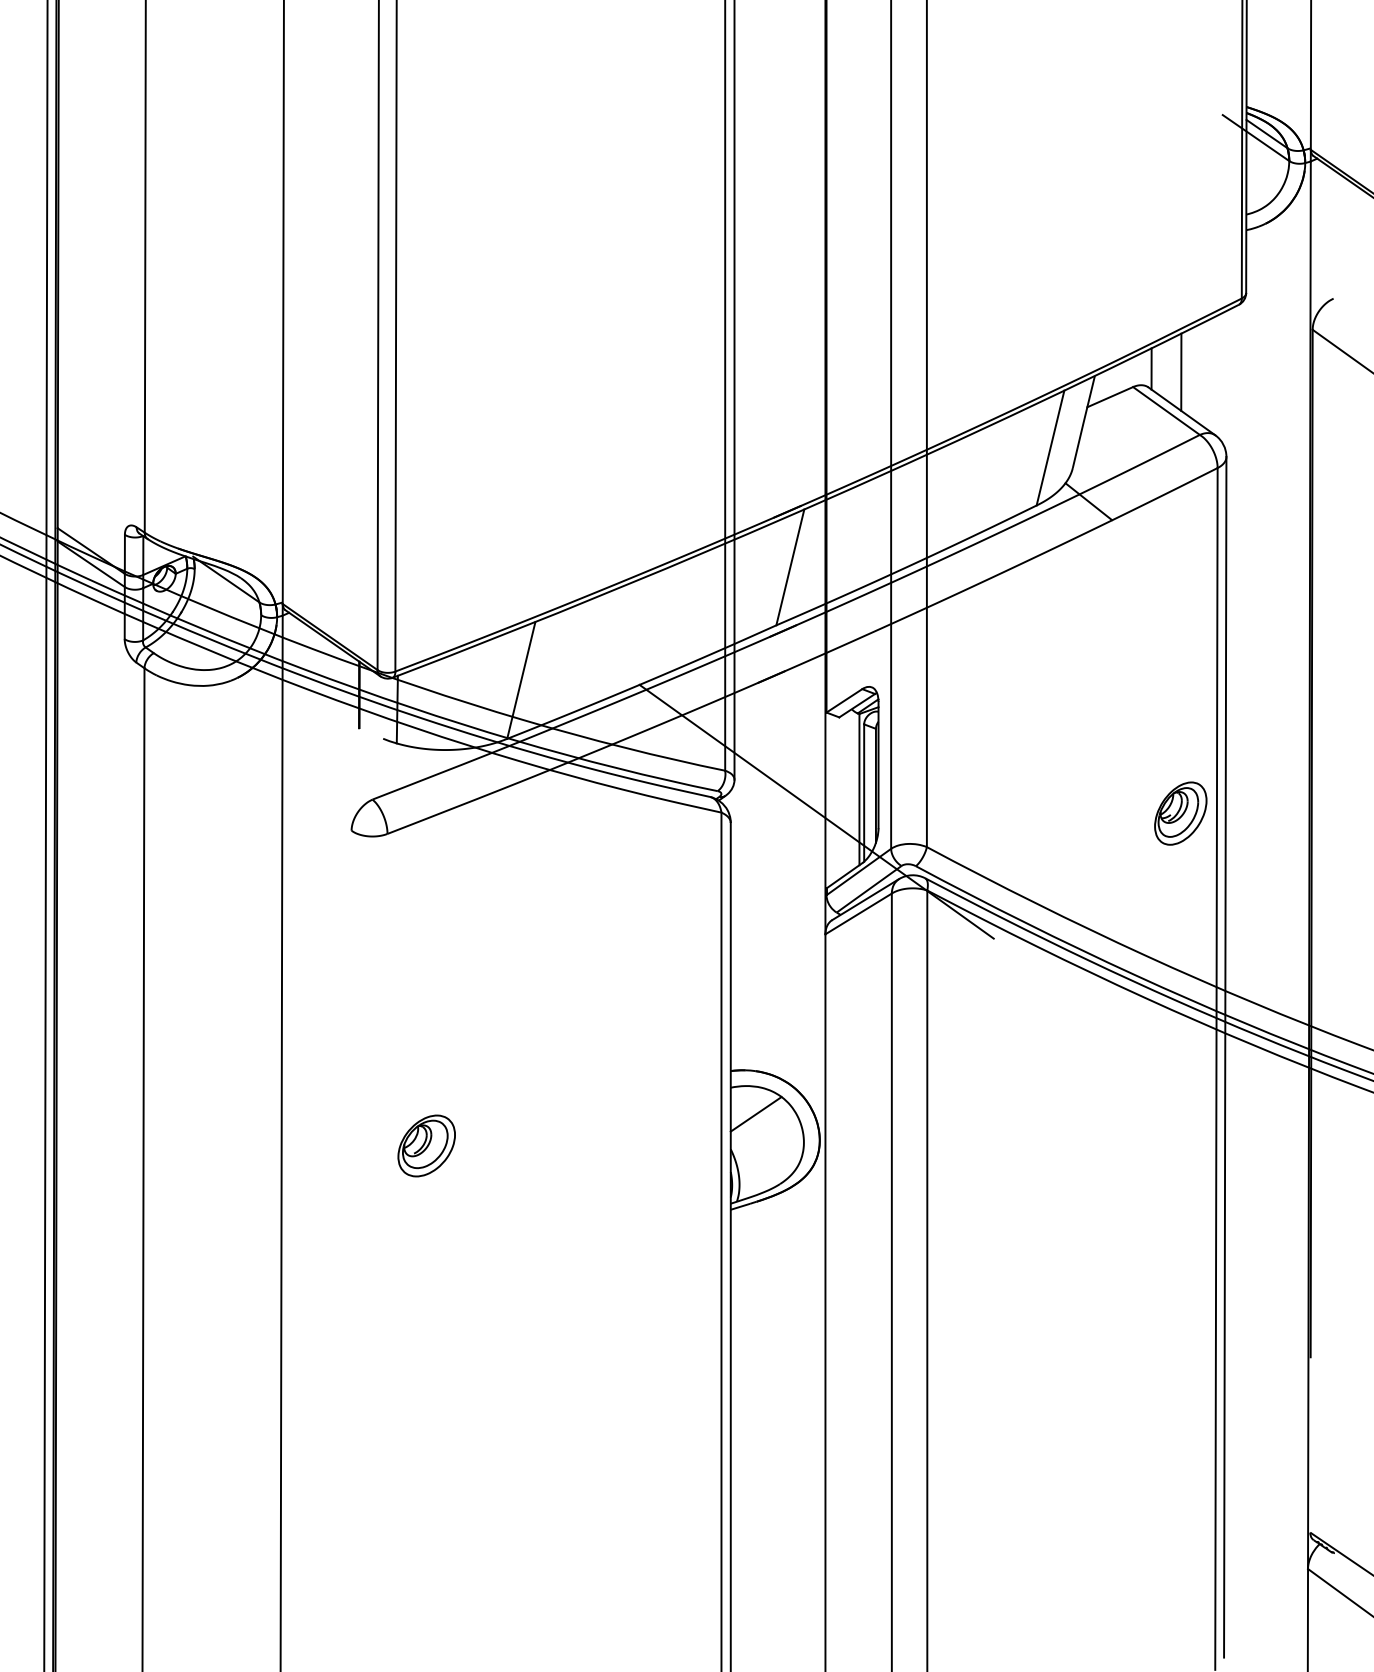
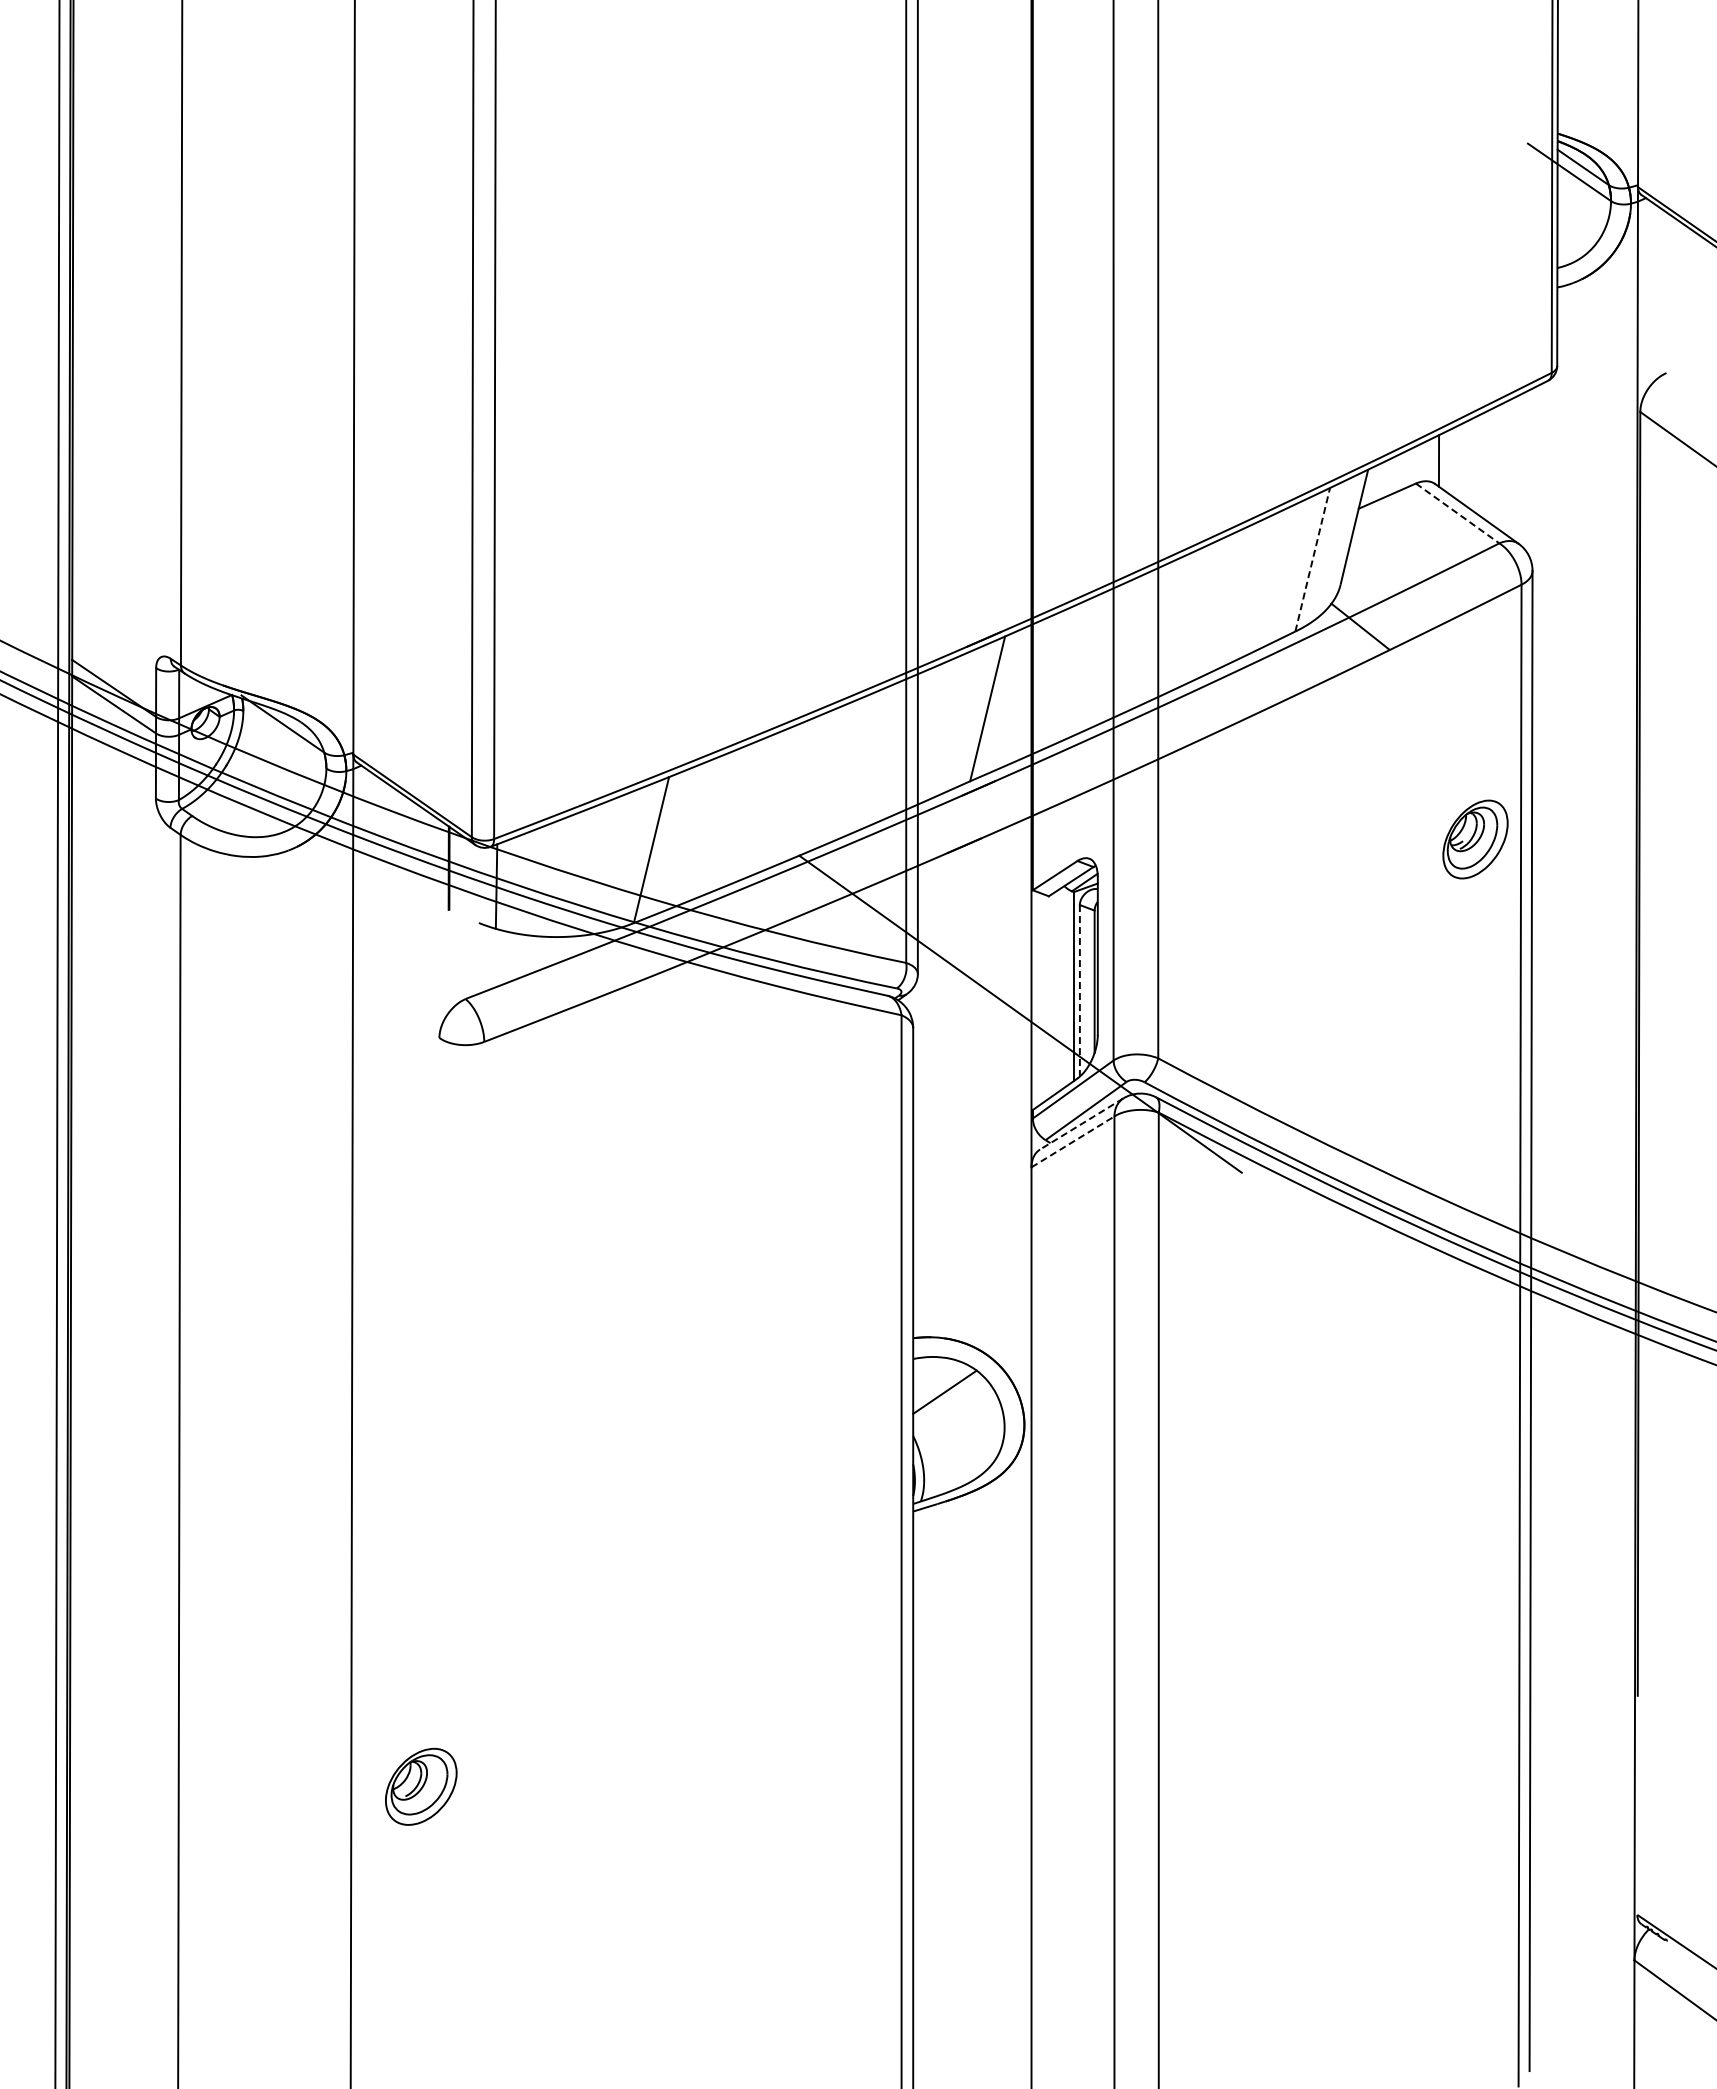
line: (1181, 371) -> (1476, 464), removed
line: (1167, 411) -> (1458, 513), solid -> dashed
line: (1050, 447) -> (1312, 559), solid -> dashed
line: (863, 792) -> (1079, 990), solid -> dashed
part: (1180, 813) -> (1475, 839), moved
line: (865, 900) -> (1081, 1124), solid -> dashed
line: (858, 913) -> (1072, 1141), solid -> dashed
part: (426, 1145) -> (421, 1786), moved

